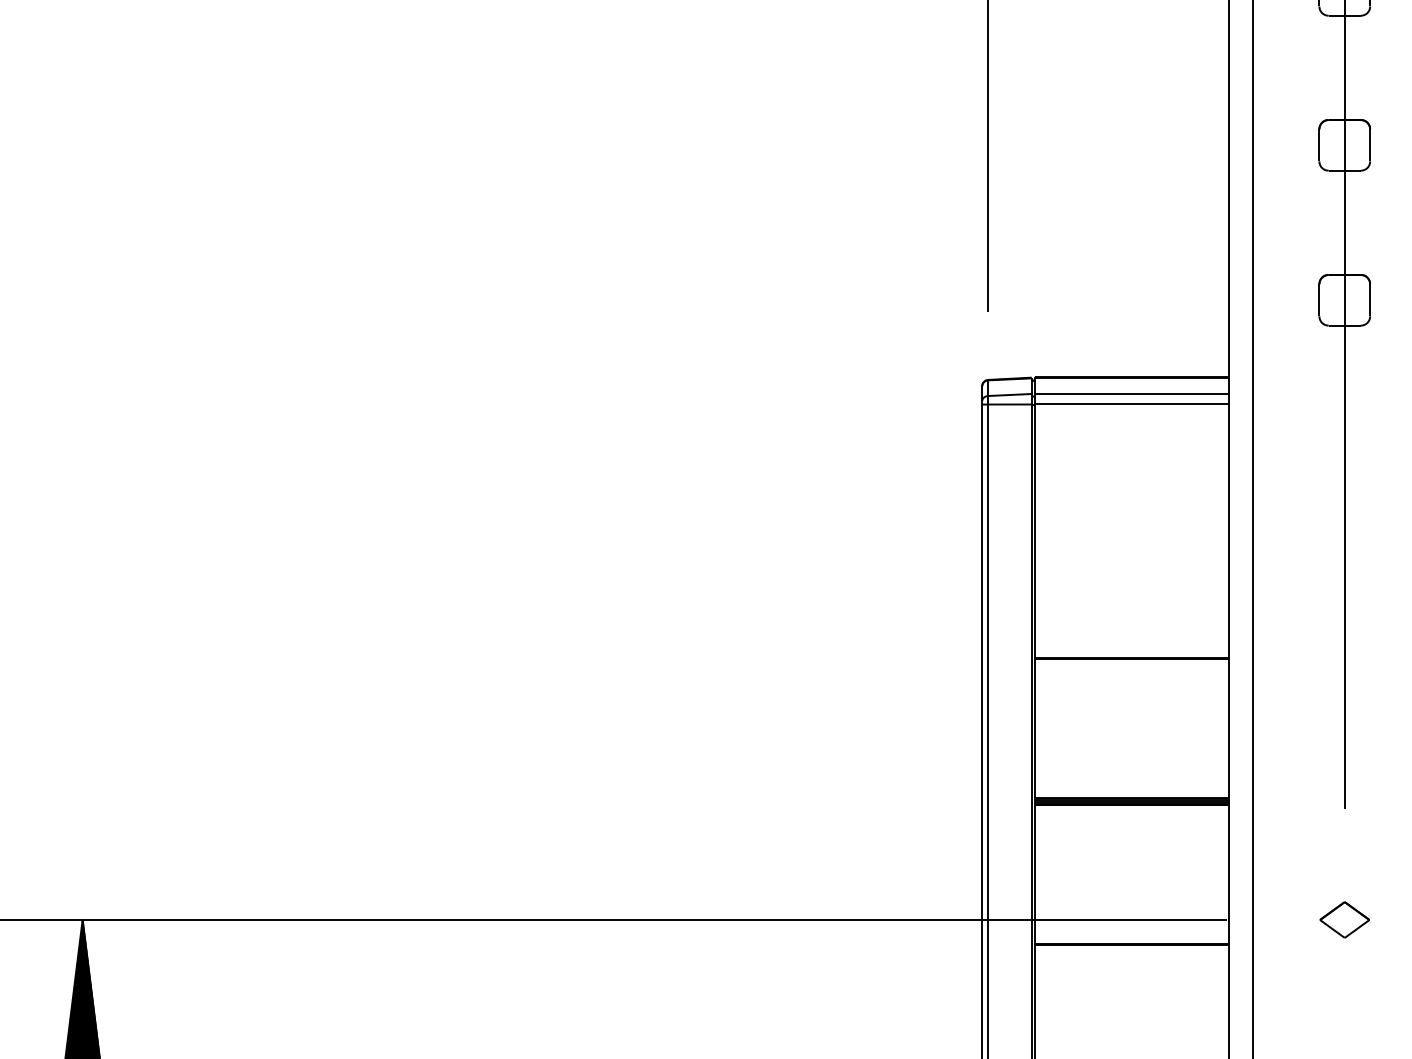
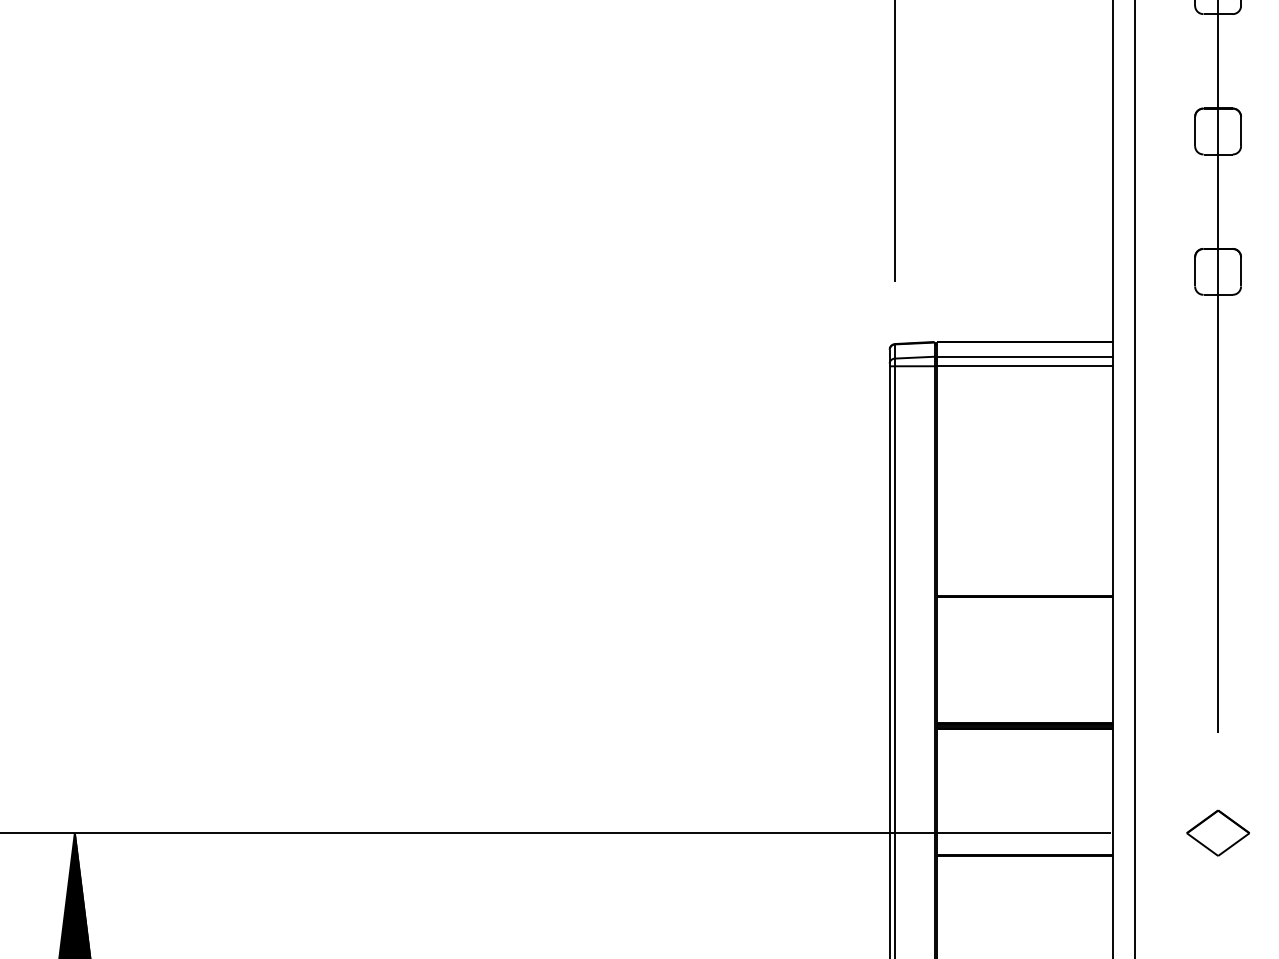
part: (1344, 919) -> (1217, 832), size x1.4

